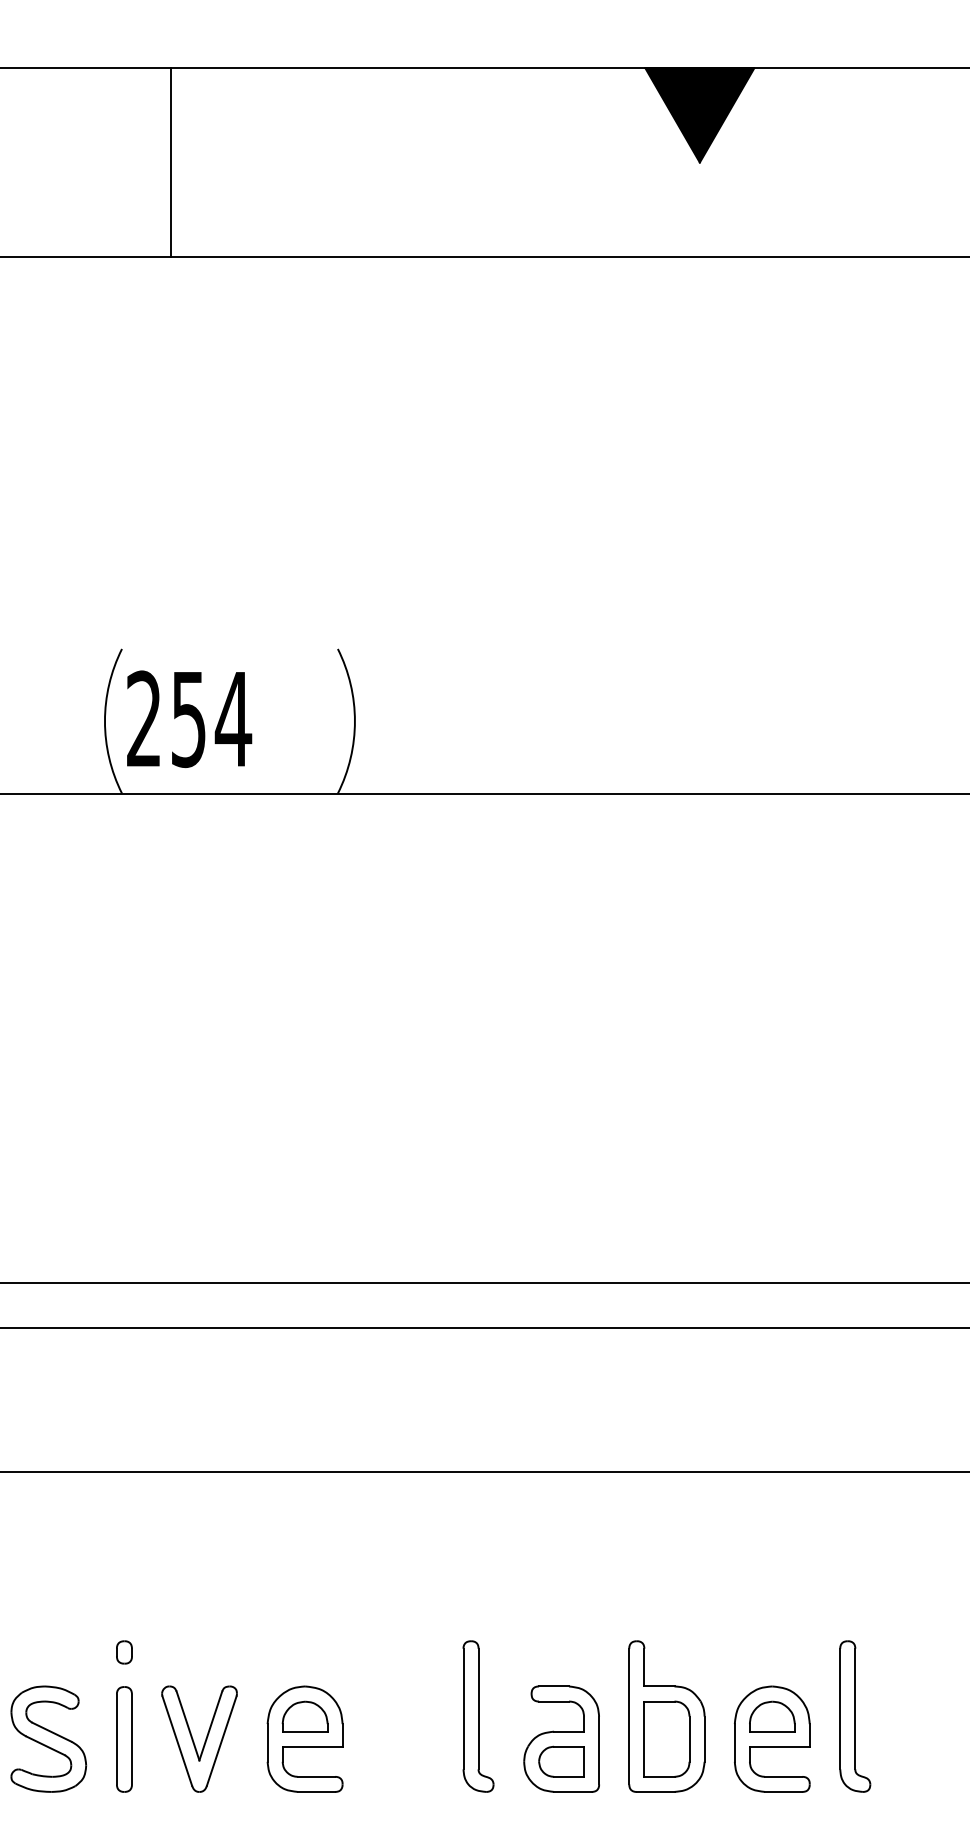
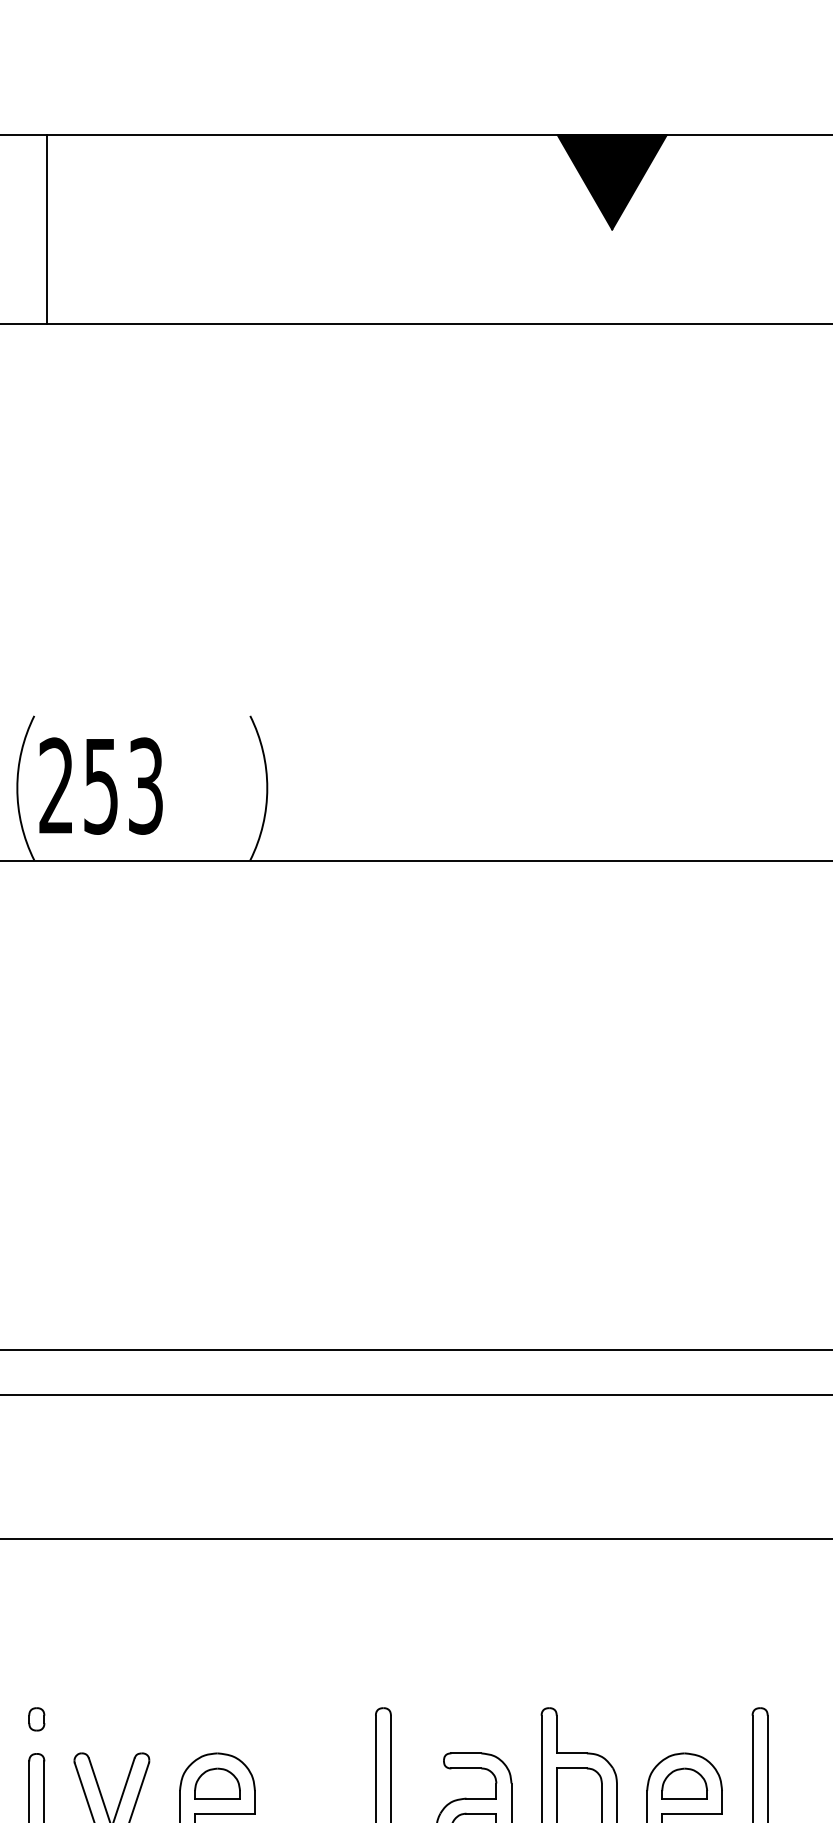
line: (170, 162) -> (46, 229), moved
text: (233, 719) -> (145, 786), 254 -> 253

